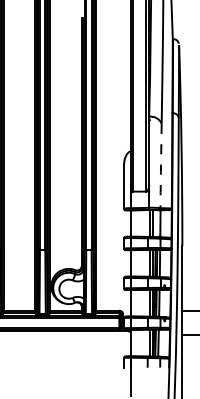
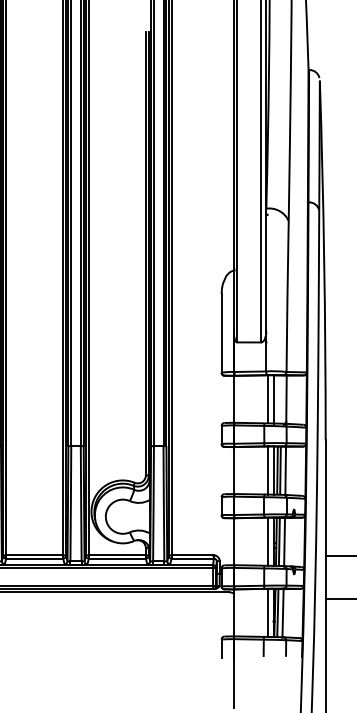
arc: (161, 165) -> (288, 295), dashed -> solid

